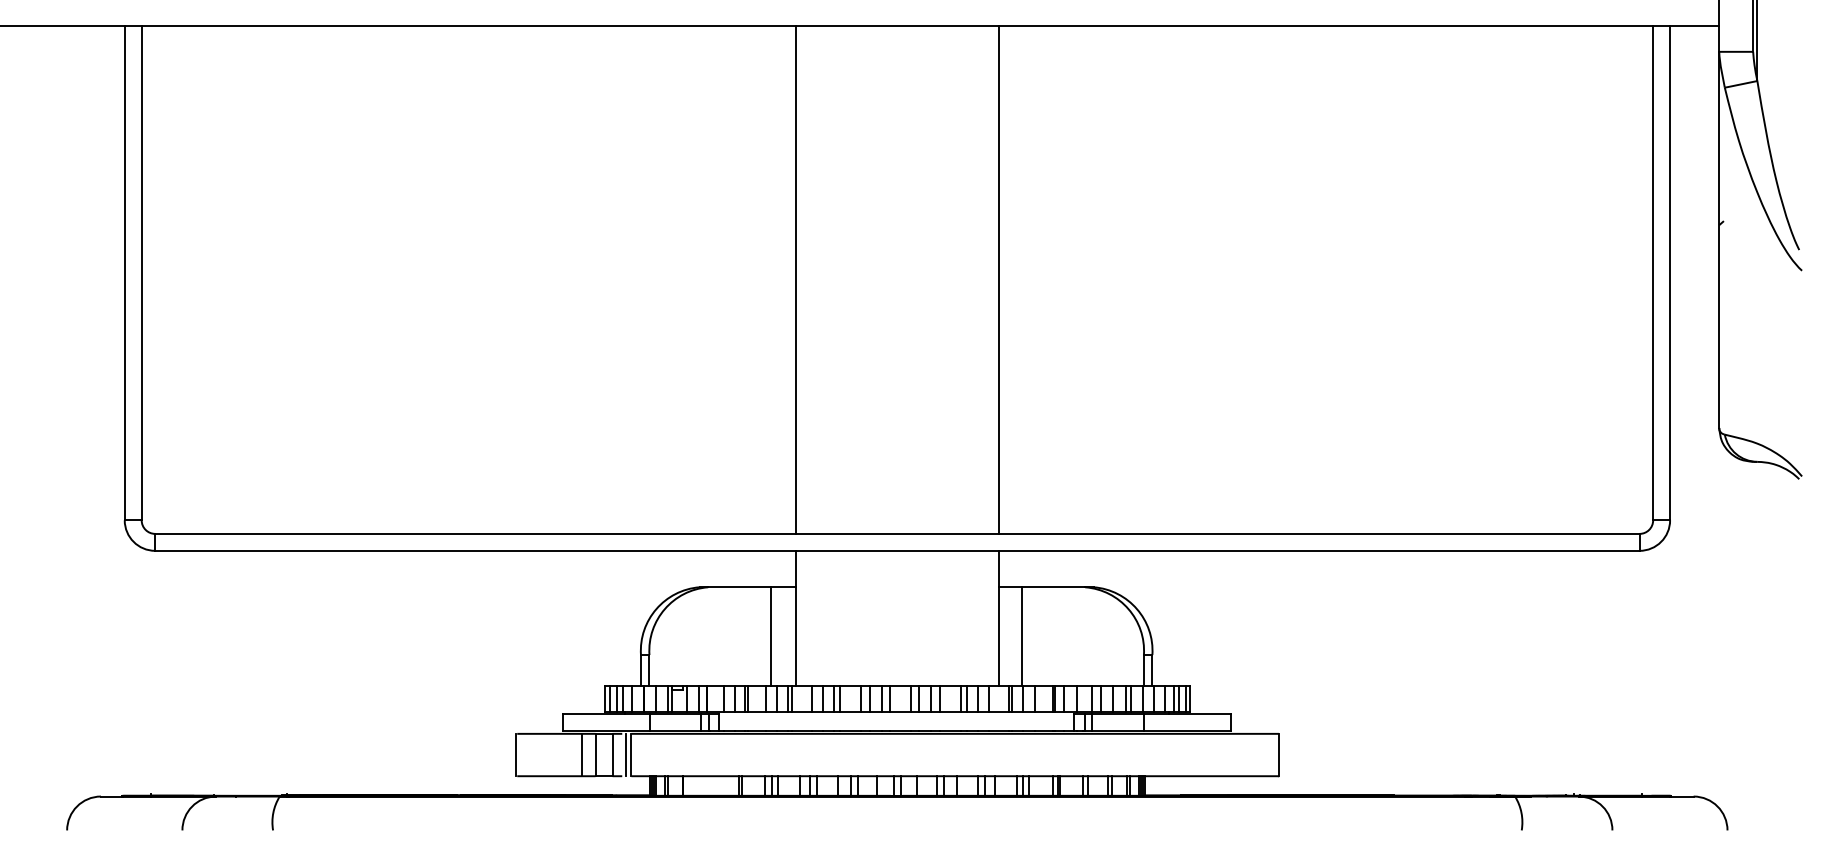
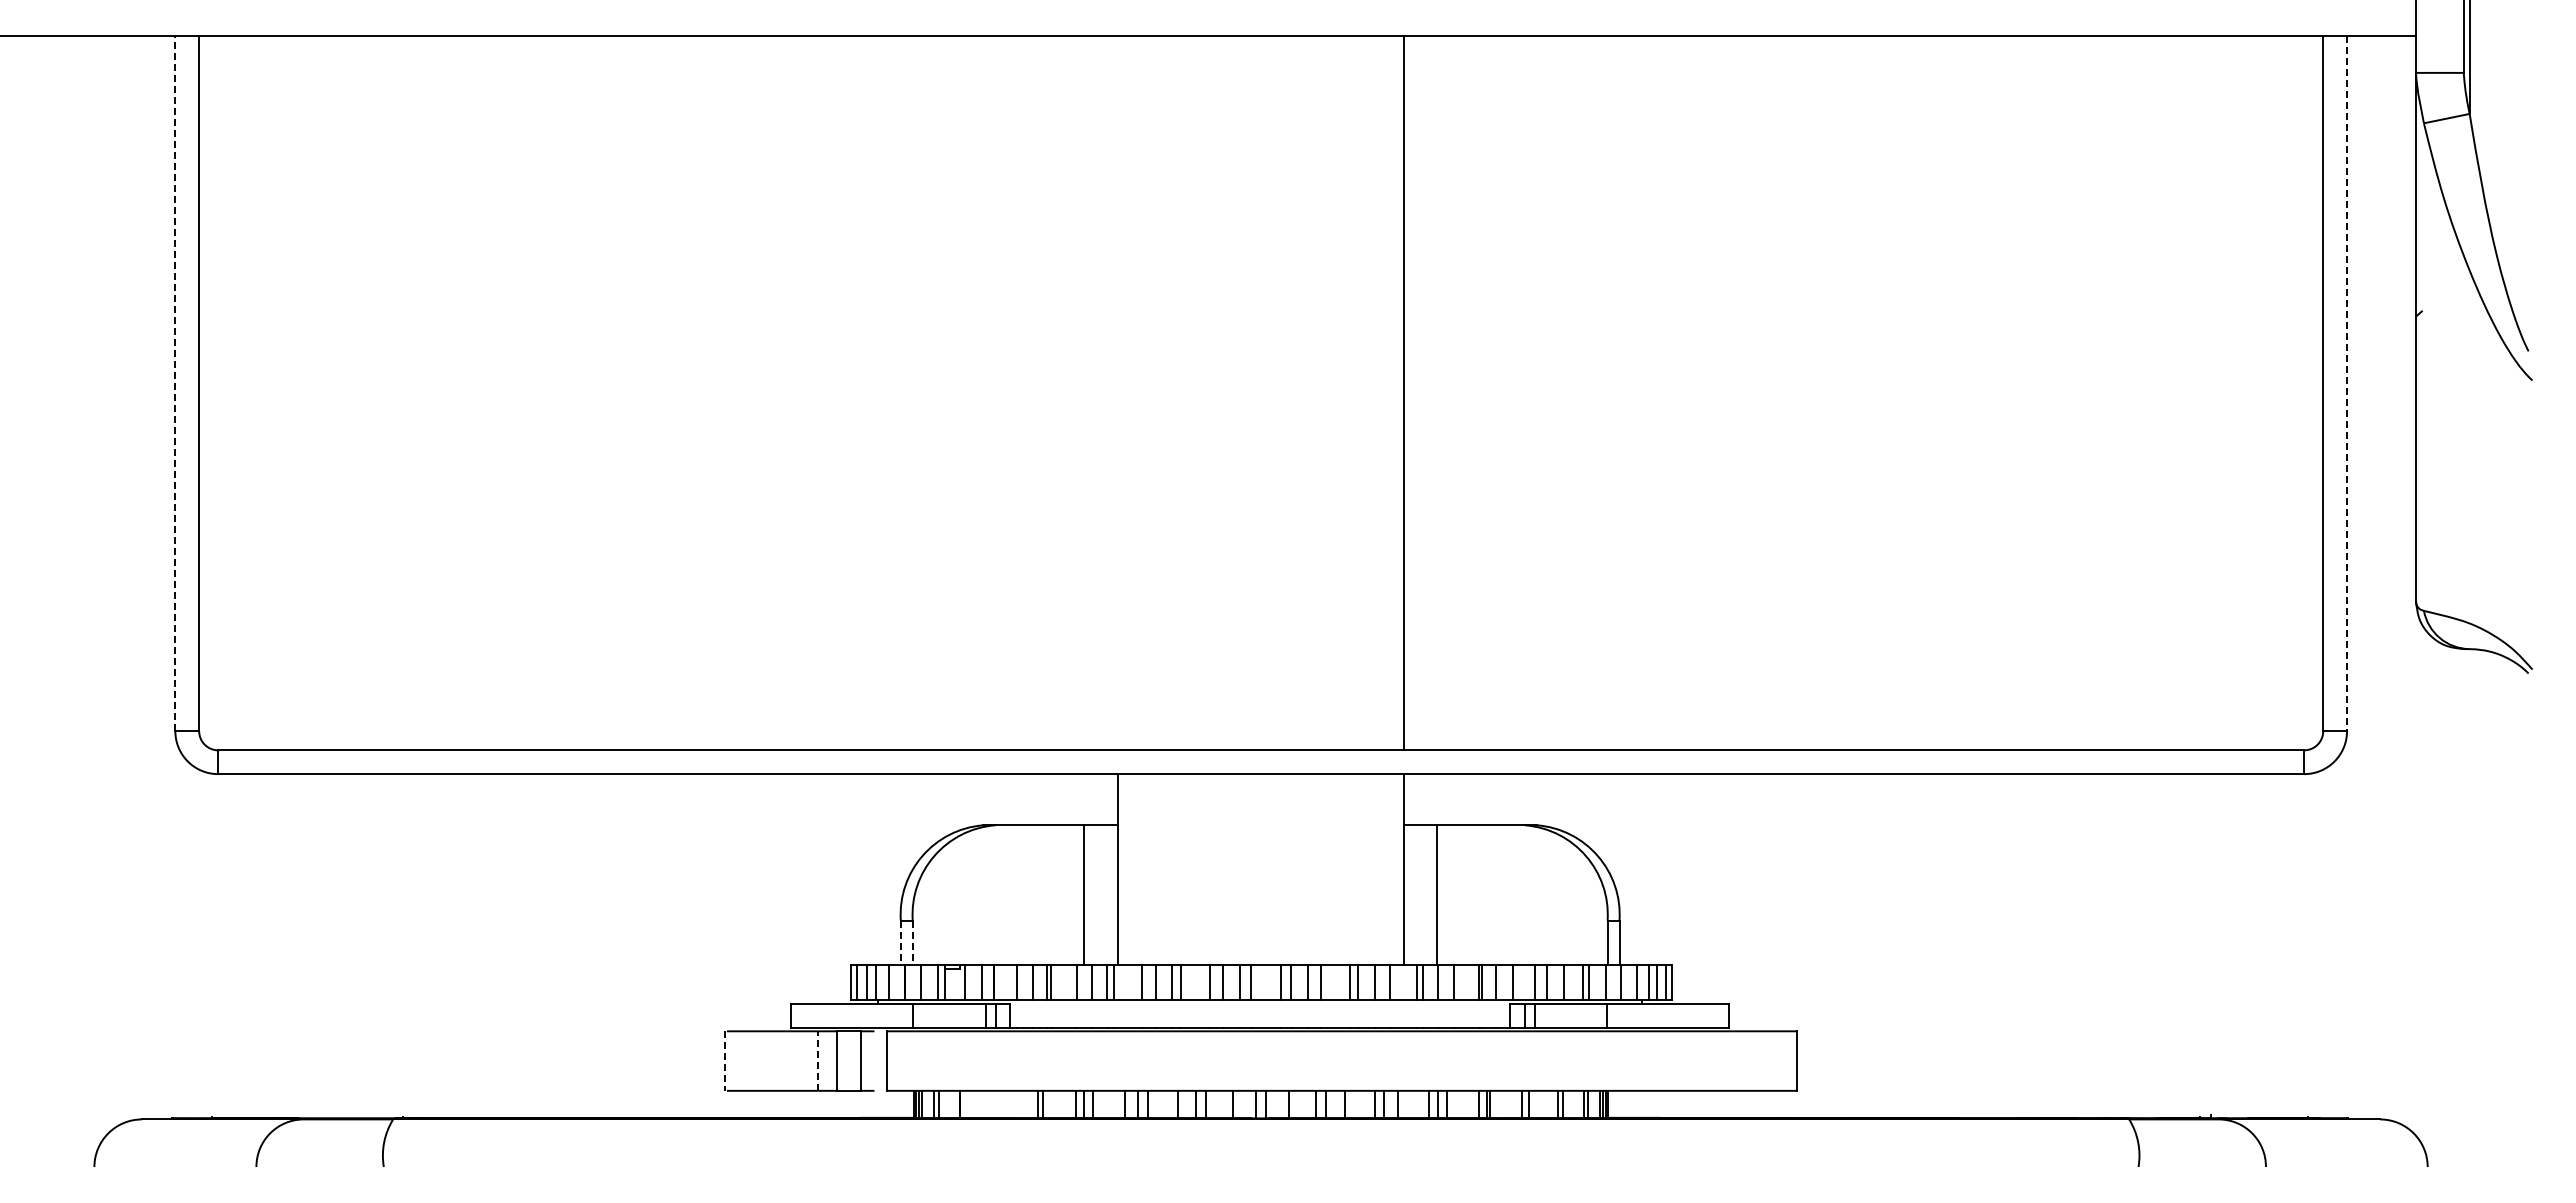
line: (124, 272) -> (175, 383), solid -> dashed
line: (1670, 272) -> (2347, 383), solid -> dashed
line: (795, 279) -> (1118, 392), removed
line: (640, 671) -> (900, 943), solid -> dashed
line: (649, 671) -> (912, 943), solid -> dashed
line: (626, 754) -> (880, 1060), removed
line: (516, 755) -> (725, 1061), solid -> dashed
line: (582, 755) -> (818, 1061), solid -> dashed

